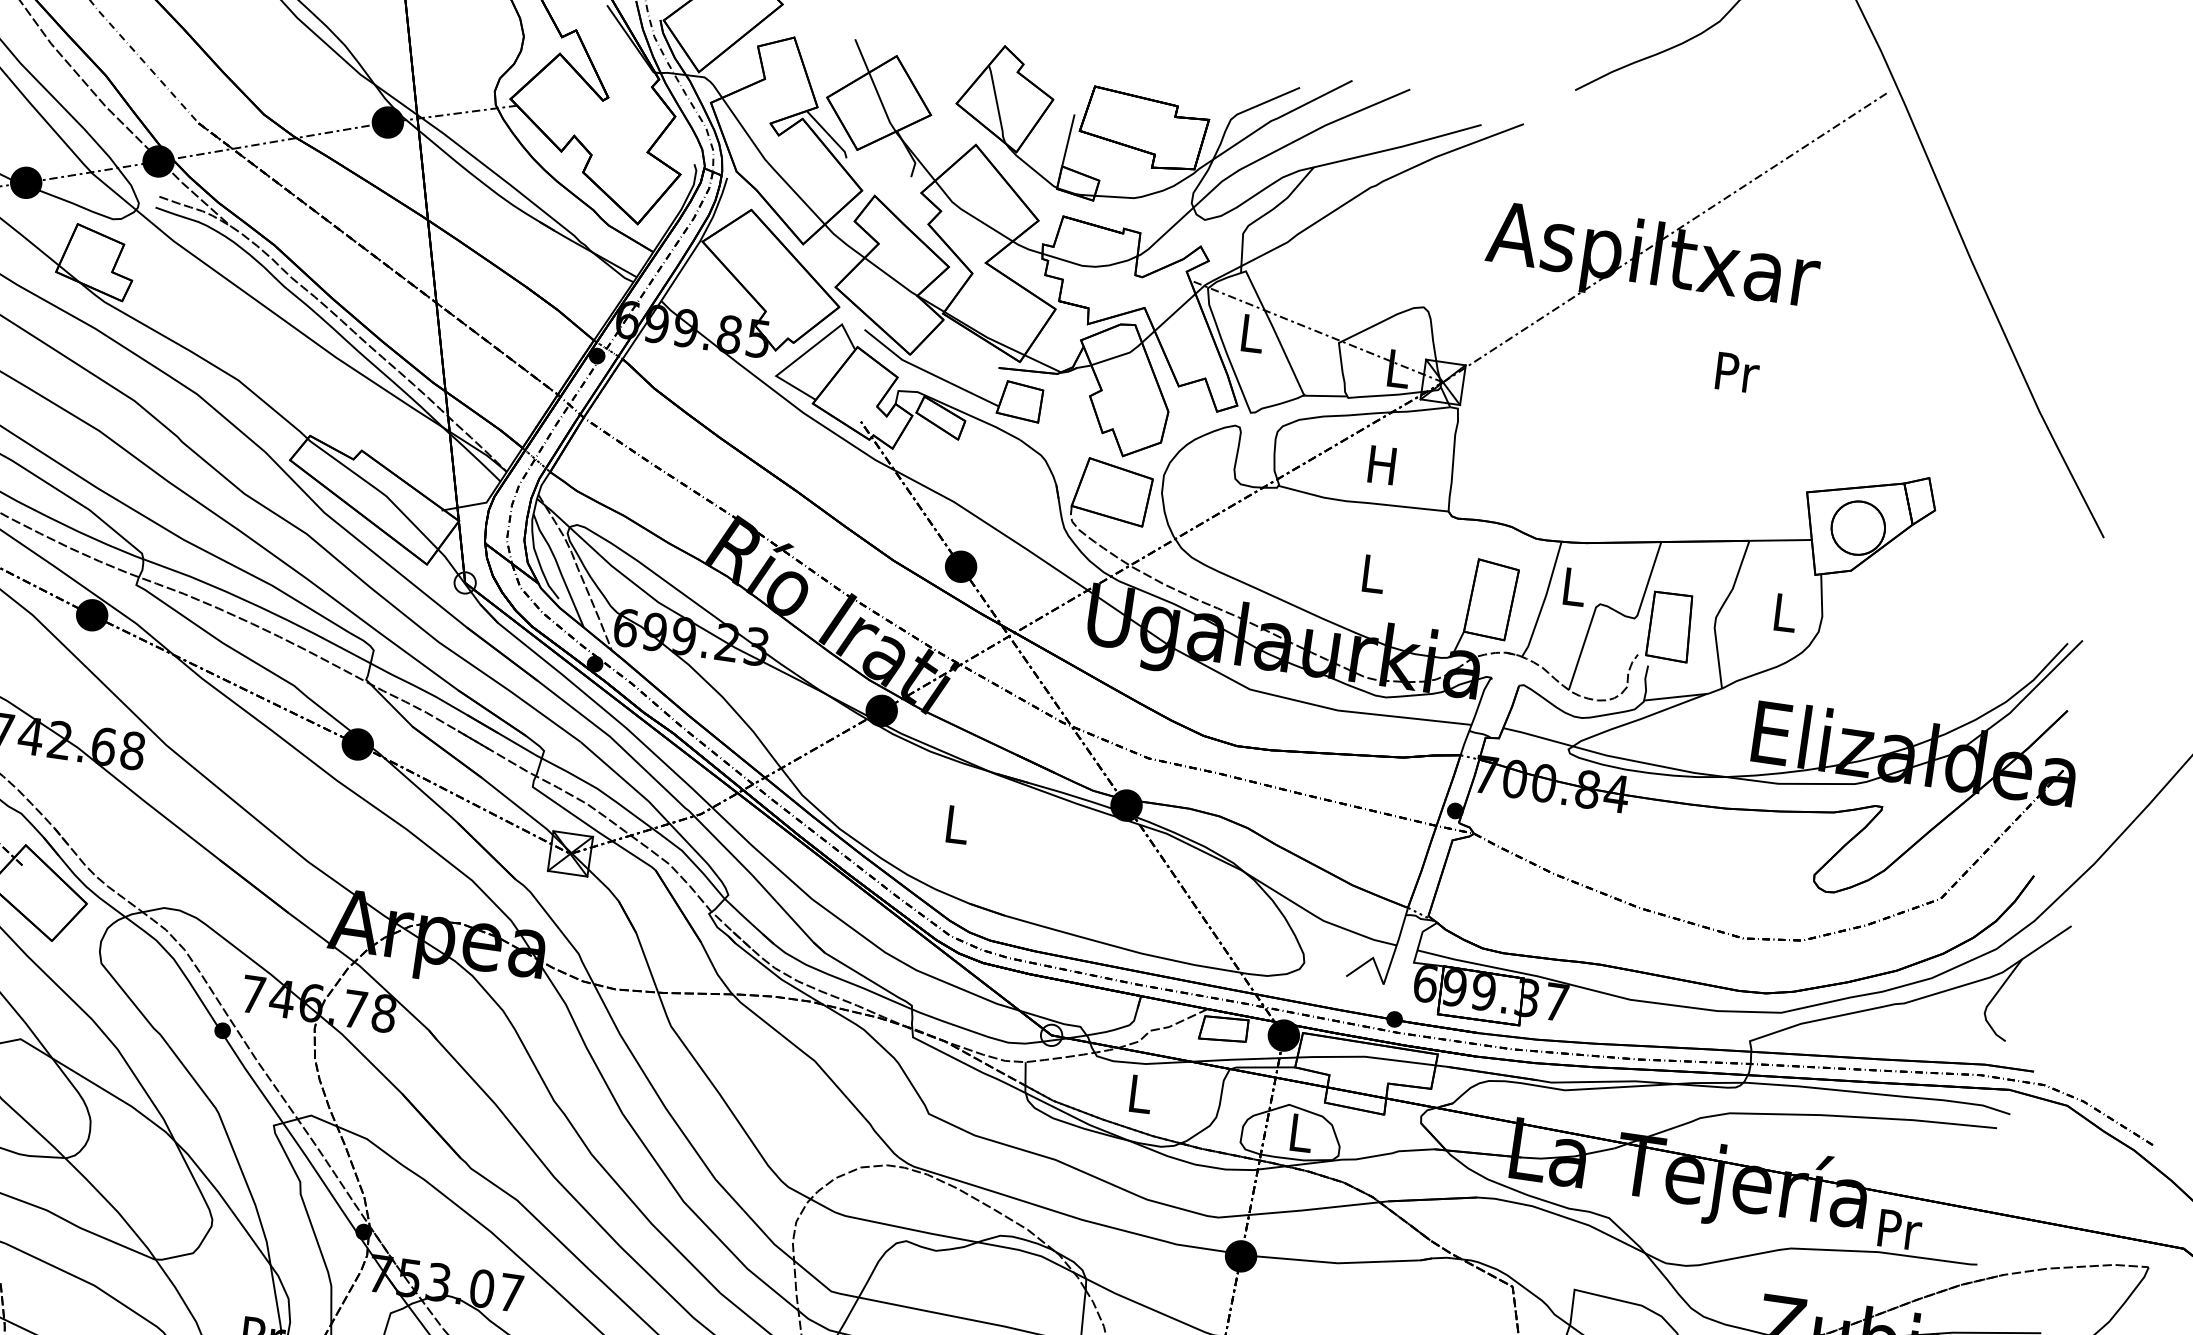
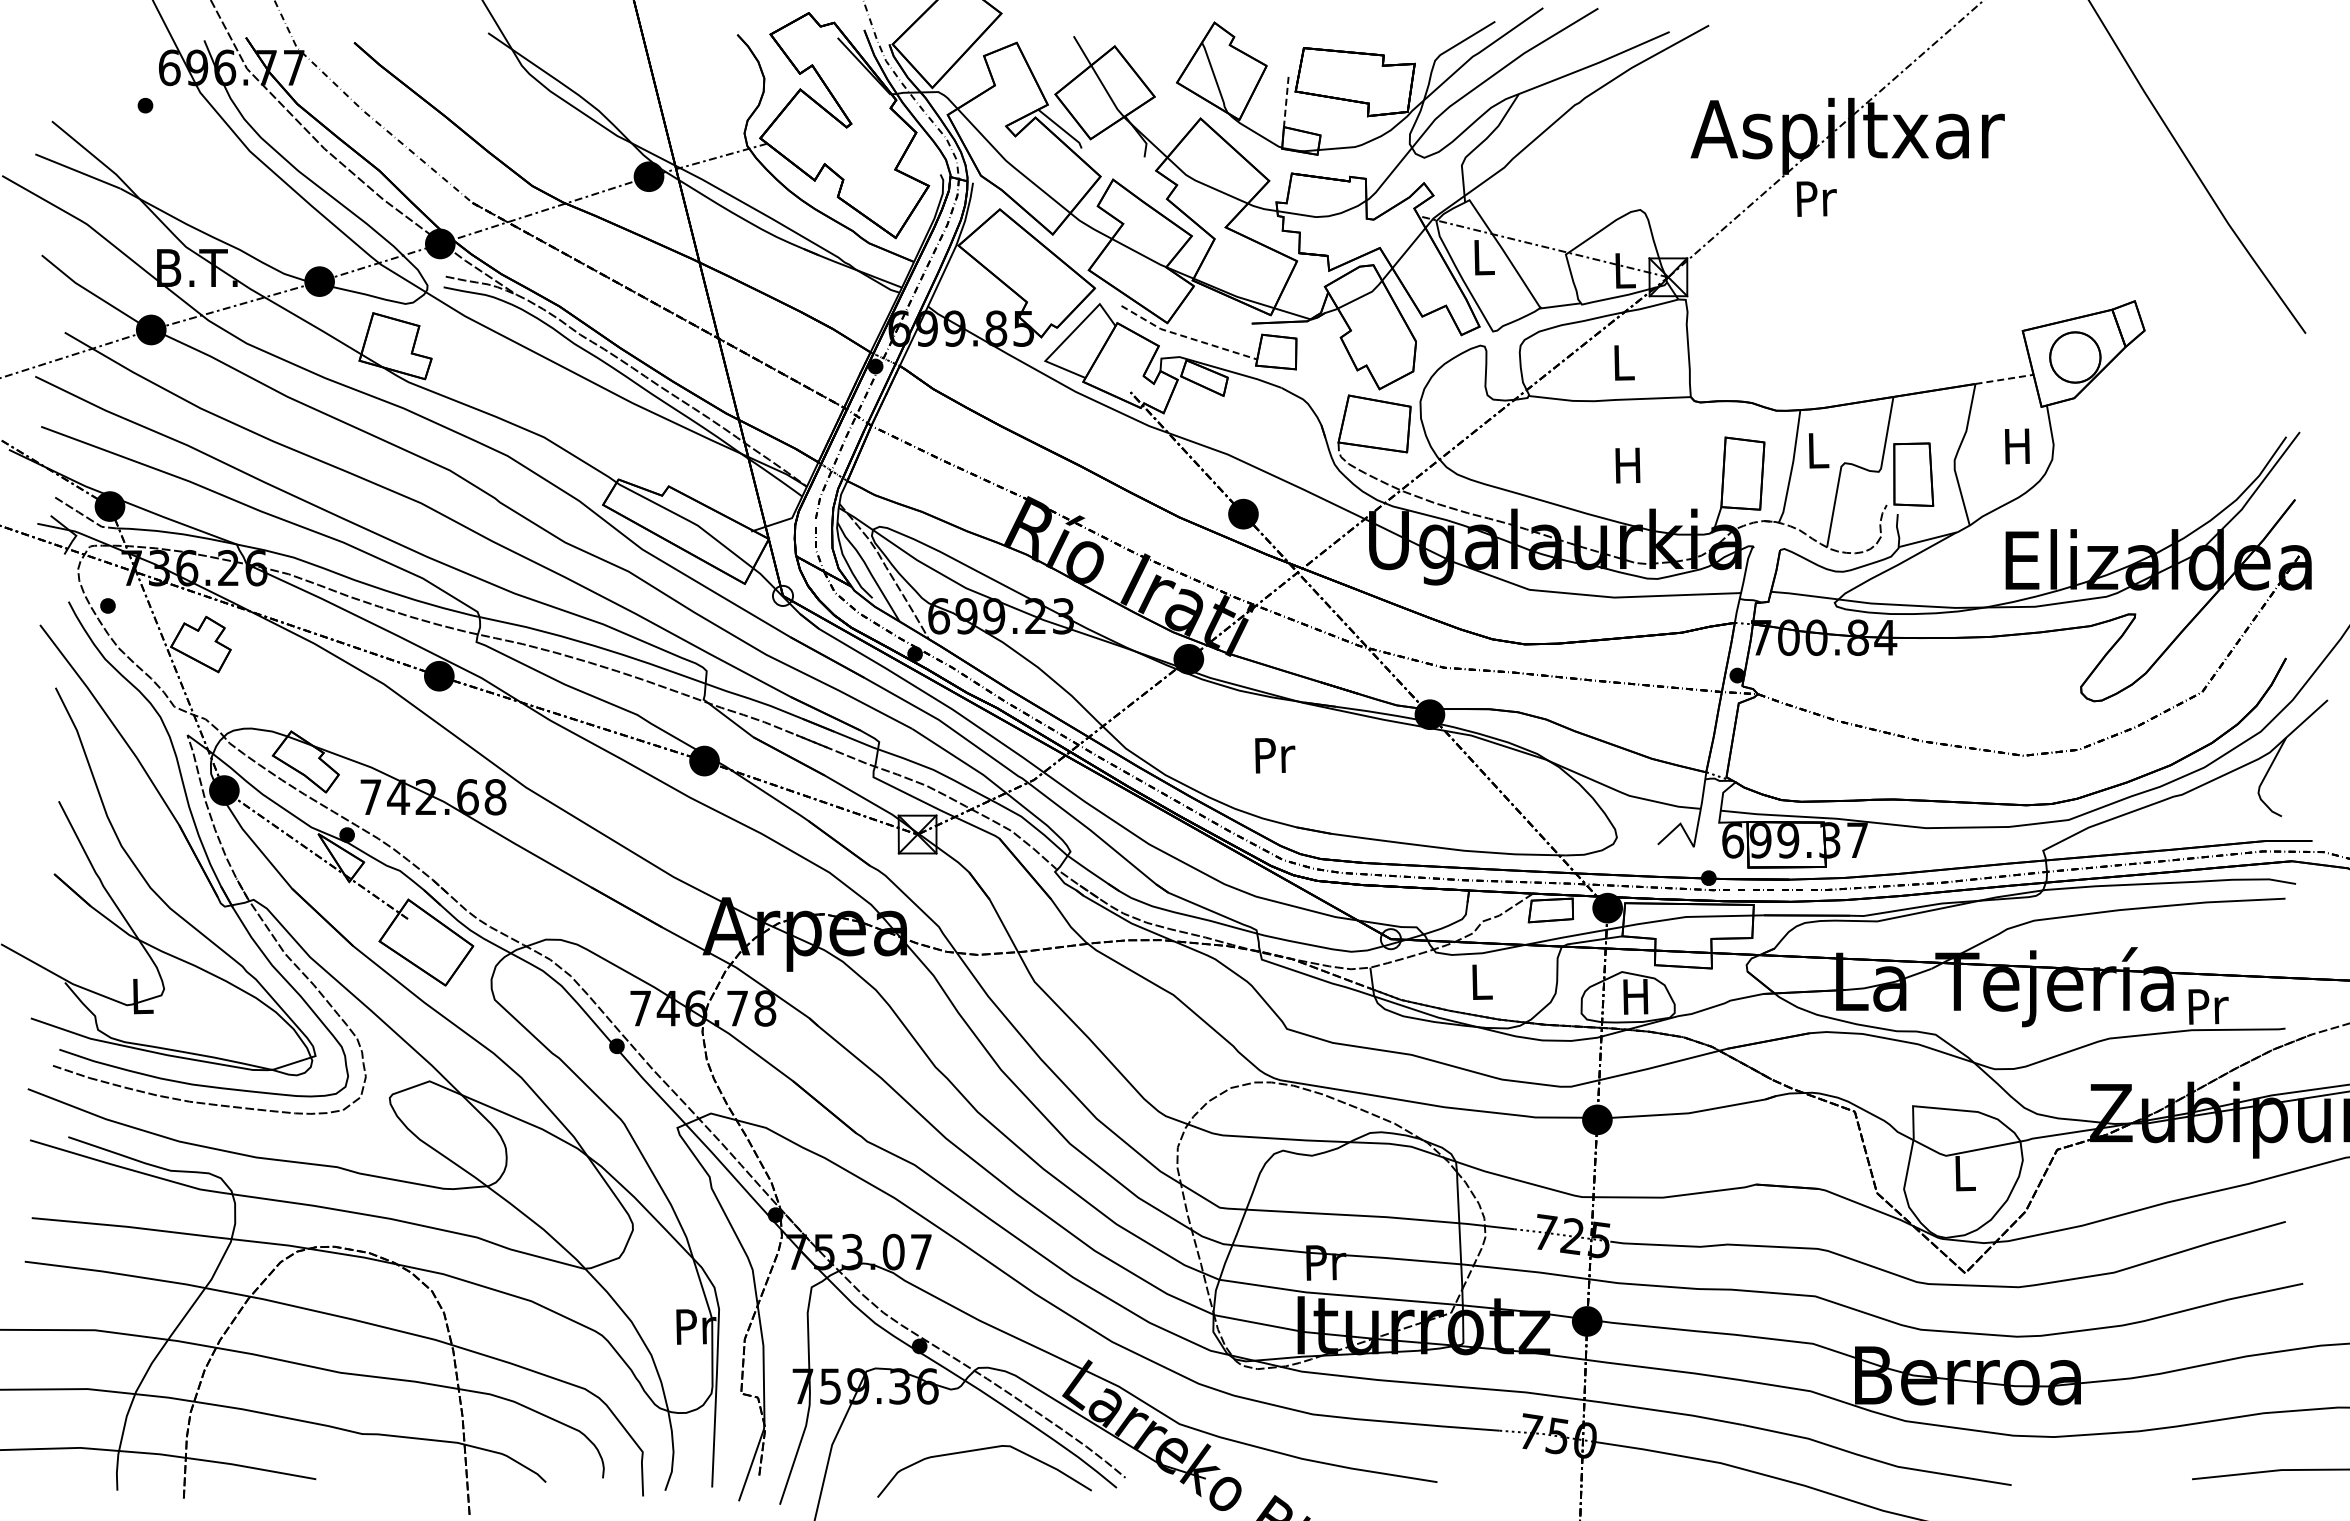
line: (1068, 141) -> (1286, 102), solid -> dashed
line: (929, 372) -> (1187, 337), solid -> dashed
text: (1737, 372) -> (1816, 198), moved
text: (1382, 464) -> (1622, 362), H -> L
line: (1781, 540) -> (2005, 379), solid -> dashed
text: (1371, 573) -> (1627, 465), L -> H
text: (1784, 612) -> (2017, 446), L -> H
text: (958, 825) -> (1275, 755), L -> Pr
text: (1299, 1132) -> (1635, 996), L -> H

